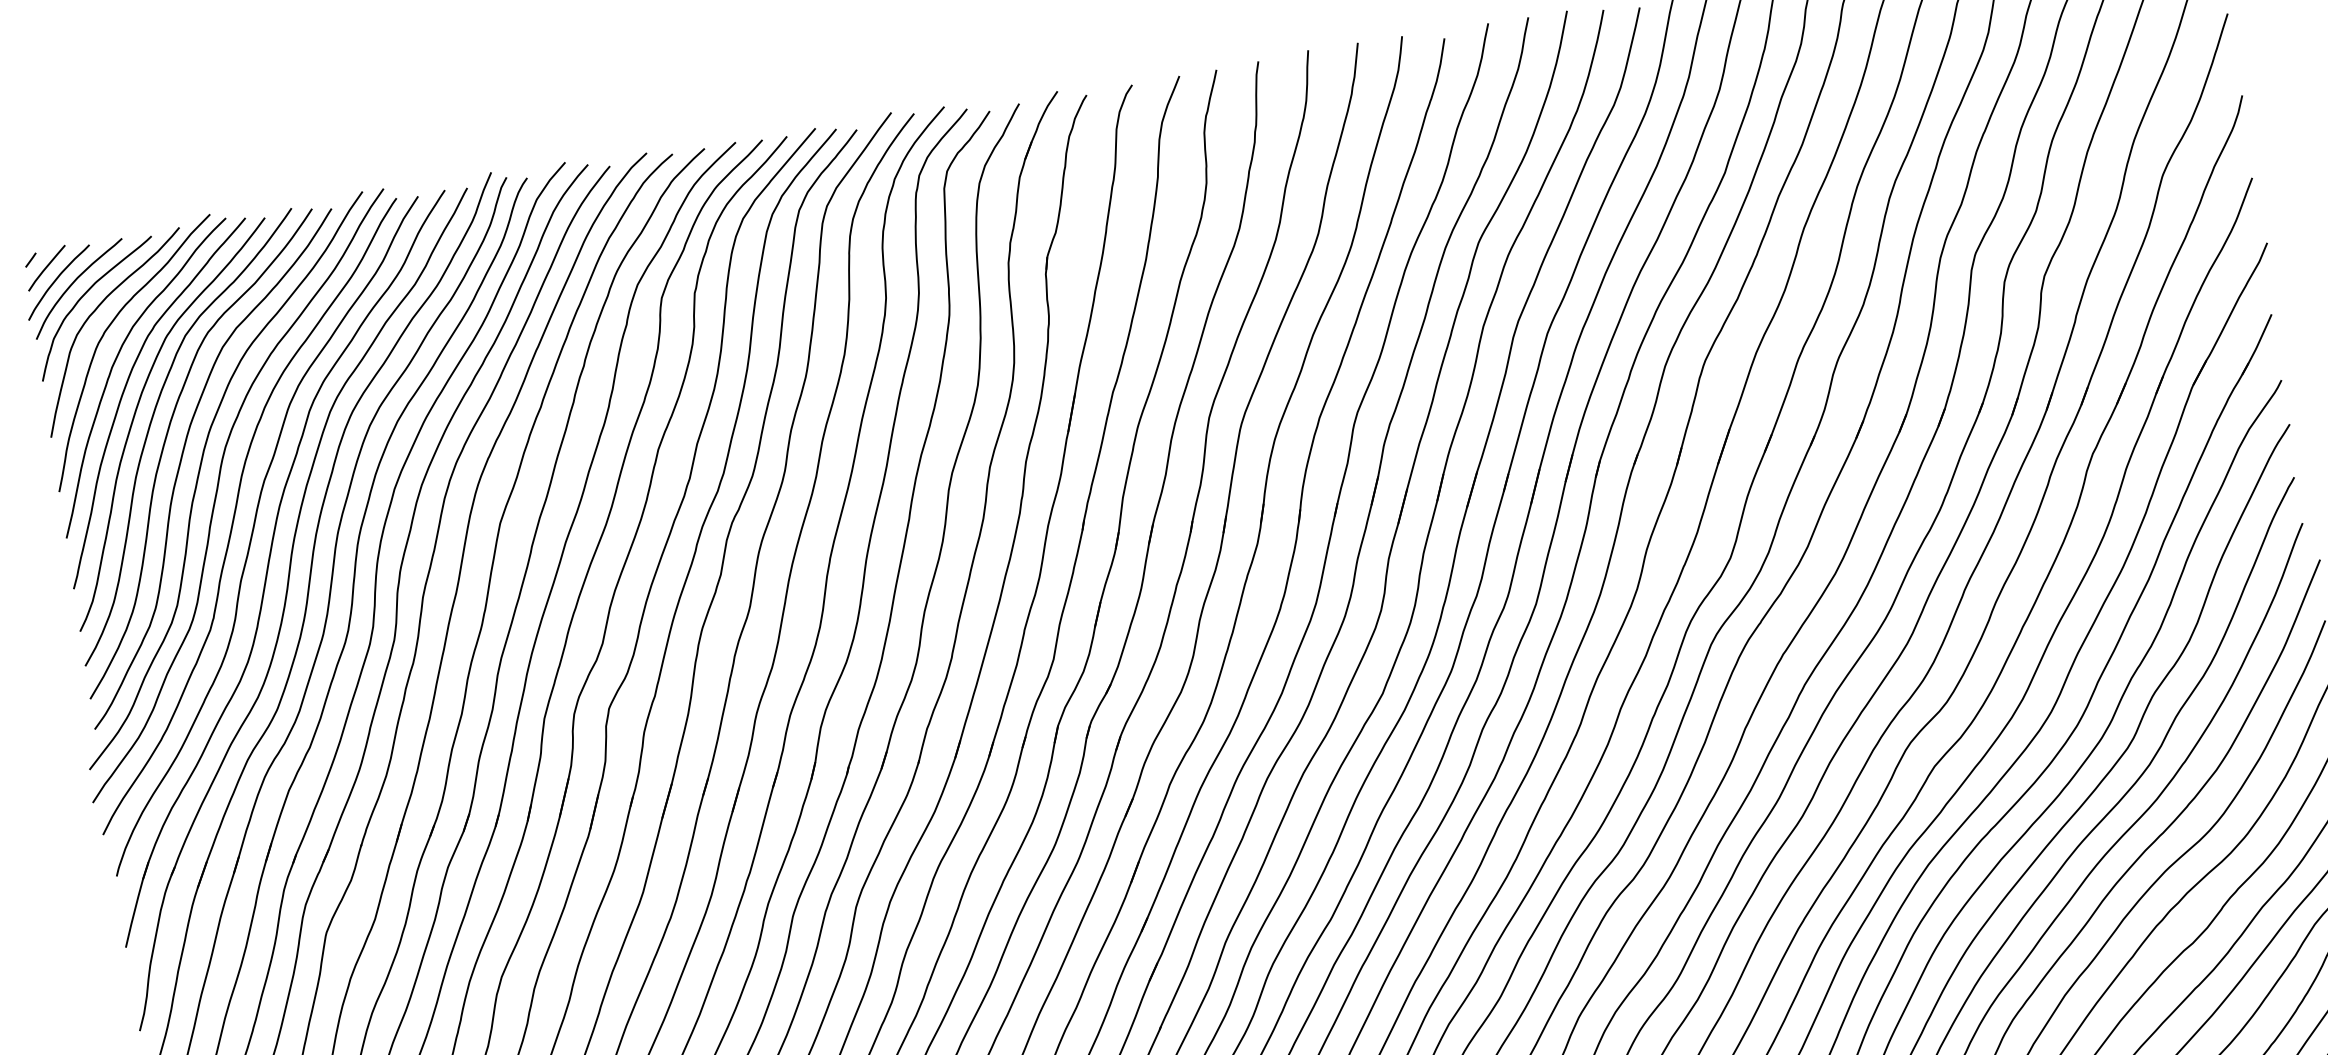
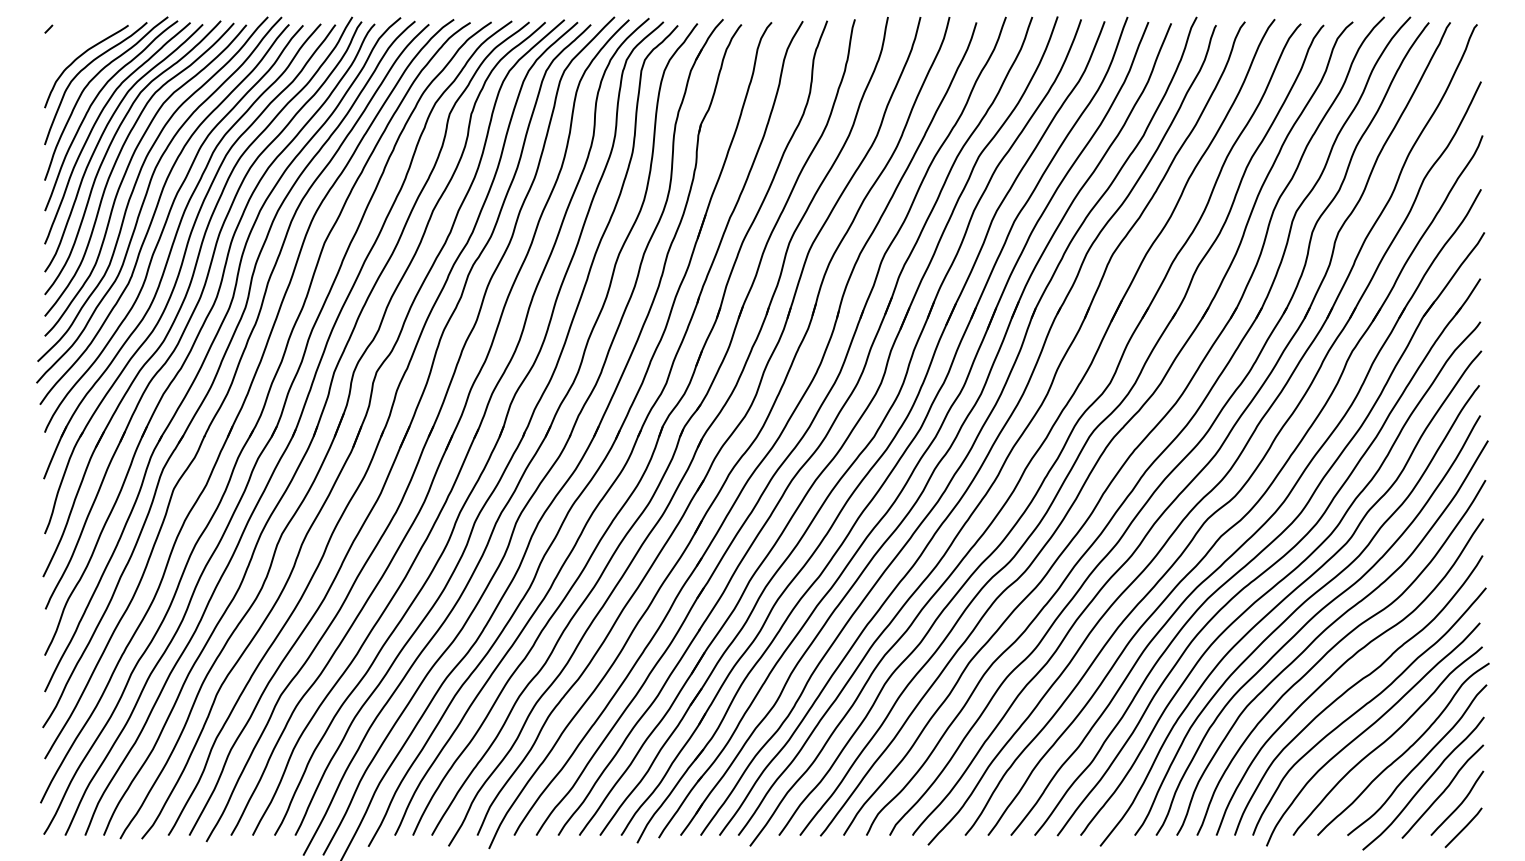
part: (76, 288) -> (75, 51), removed

